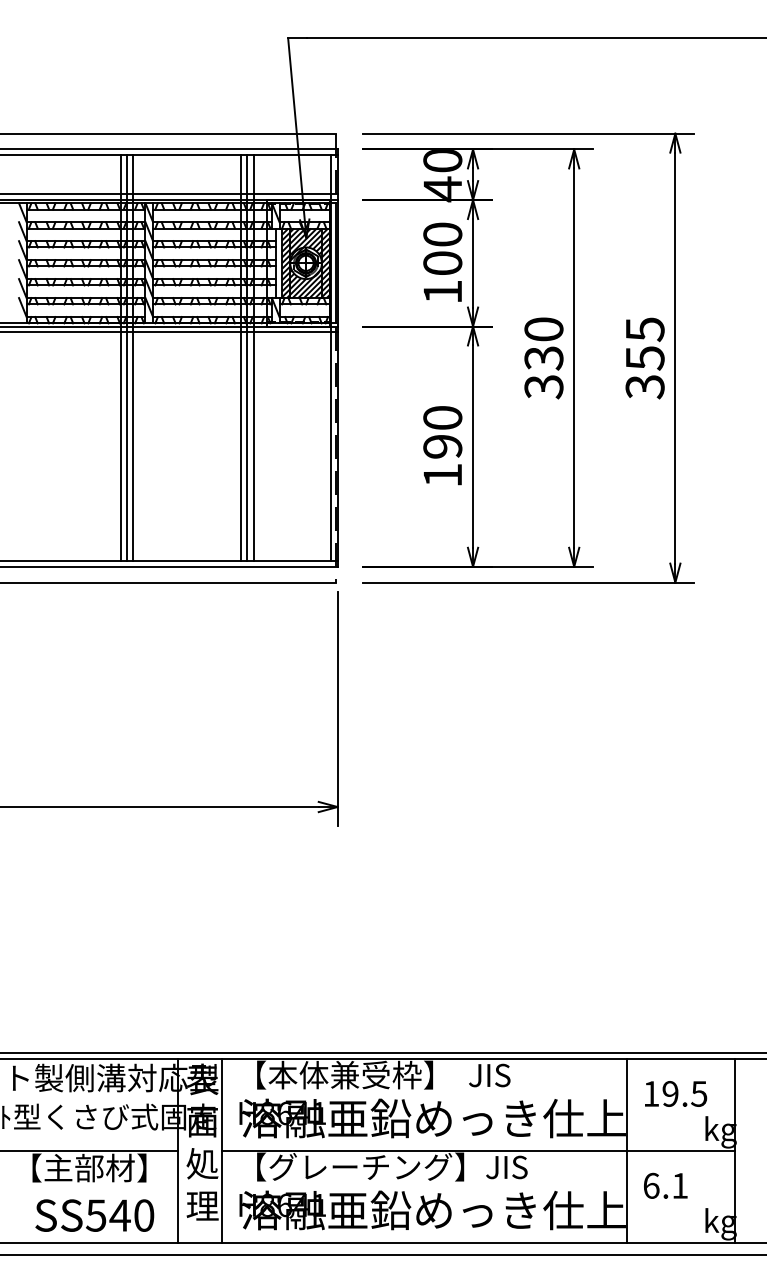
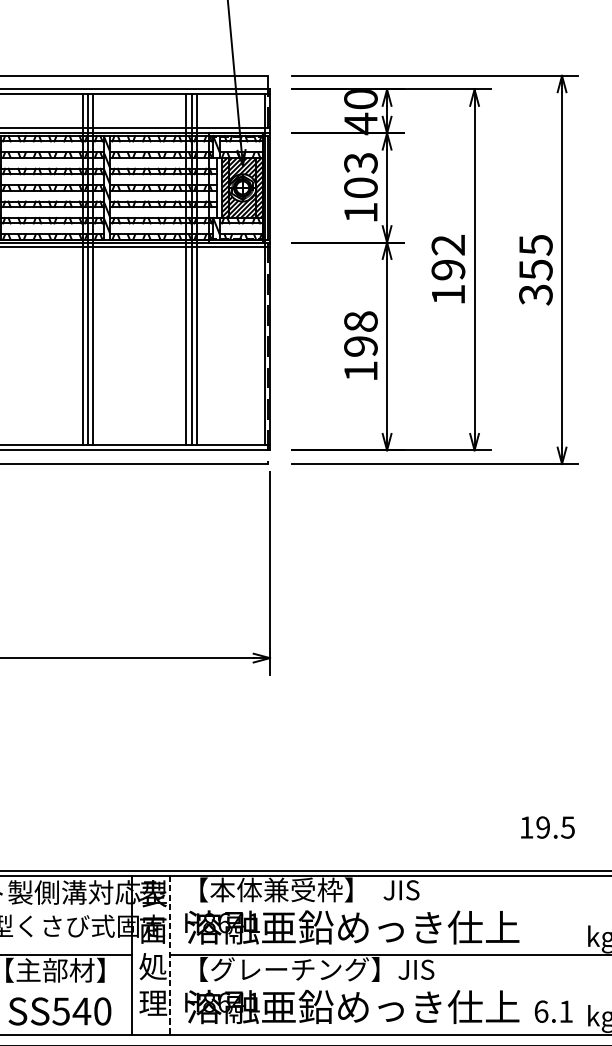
text: (442, 234) -> (360, 163), 100 -> 103
text: (543, 358) -> (448, 270), 330 -> 192
text: (442, 417) -> (360, 321), 190 -> 198
text: (676, 1093) -> (548, 827), moved
line: (222, 1150) -> (170, 955), solid -> dashed
line: (627, 1150) -> (520, 955), removed
text: (665, 1185) -> (553, 1011), moved

